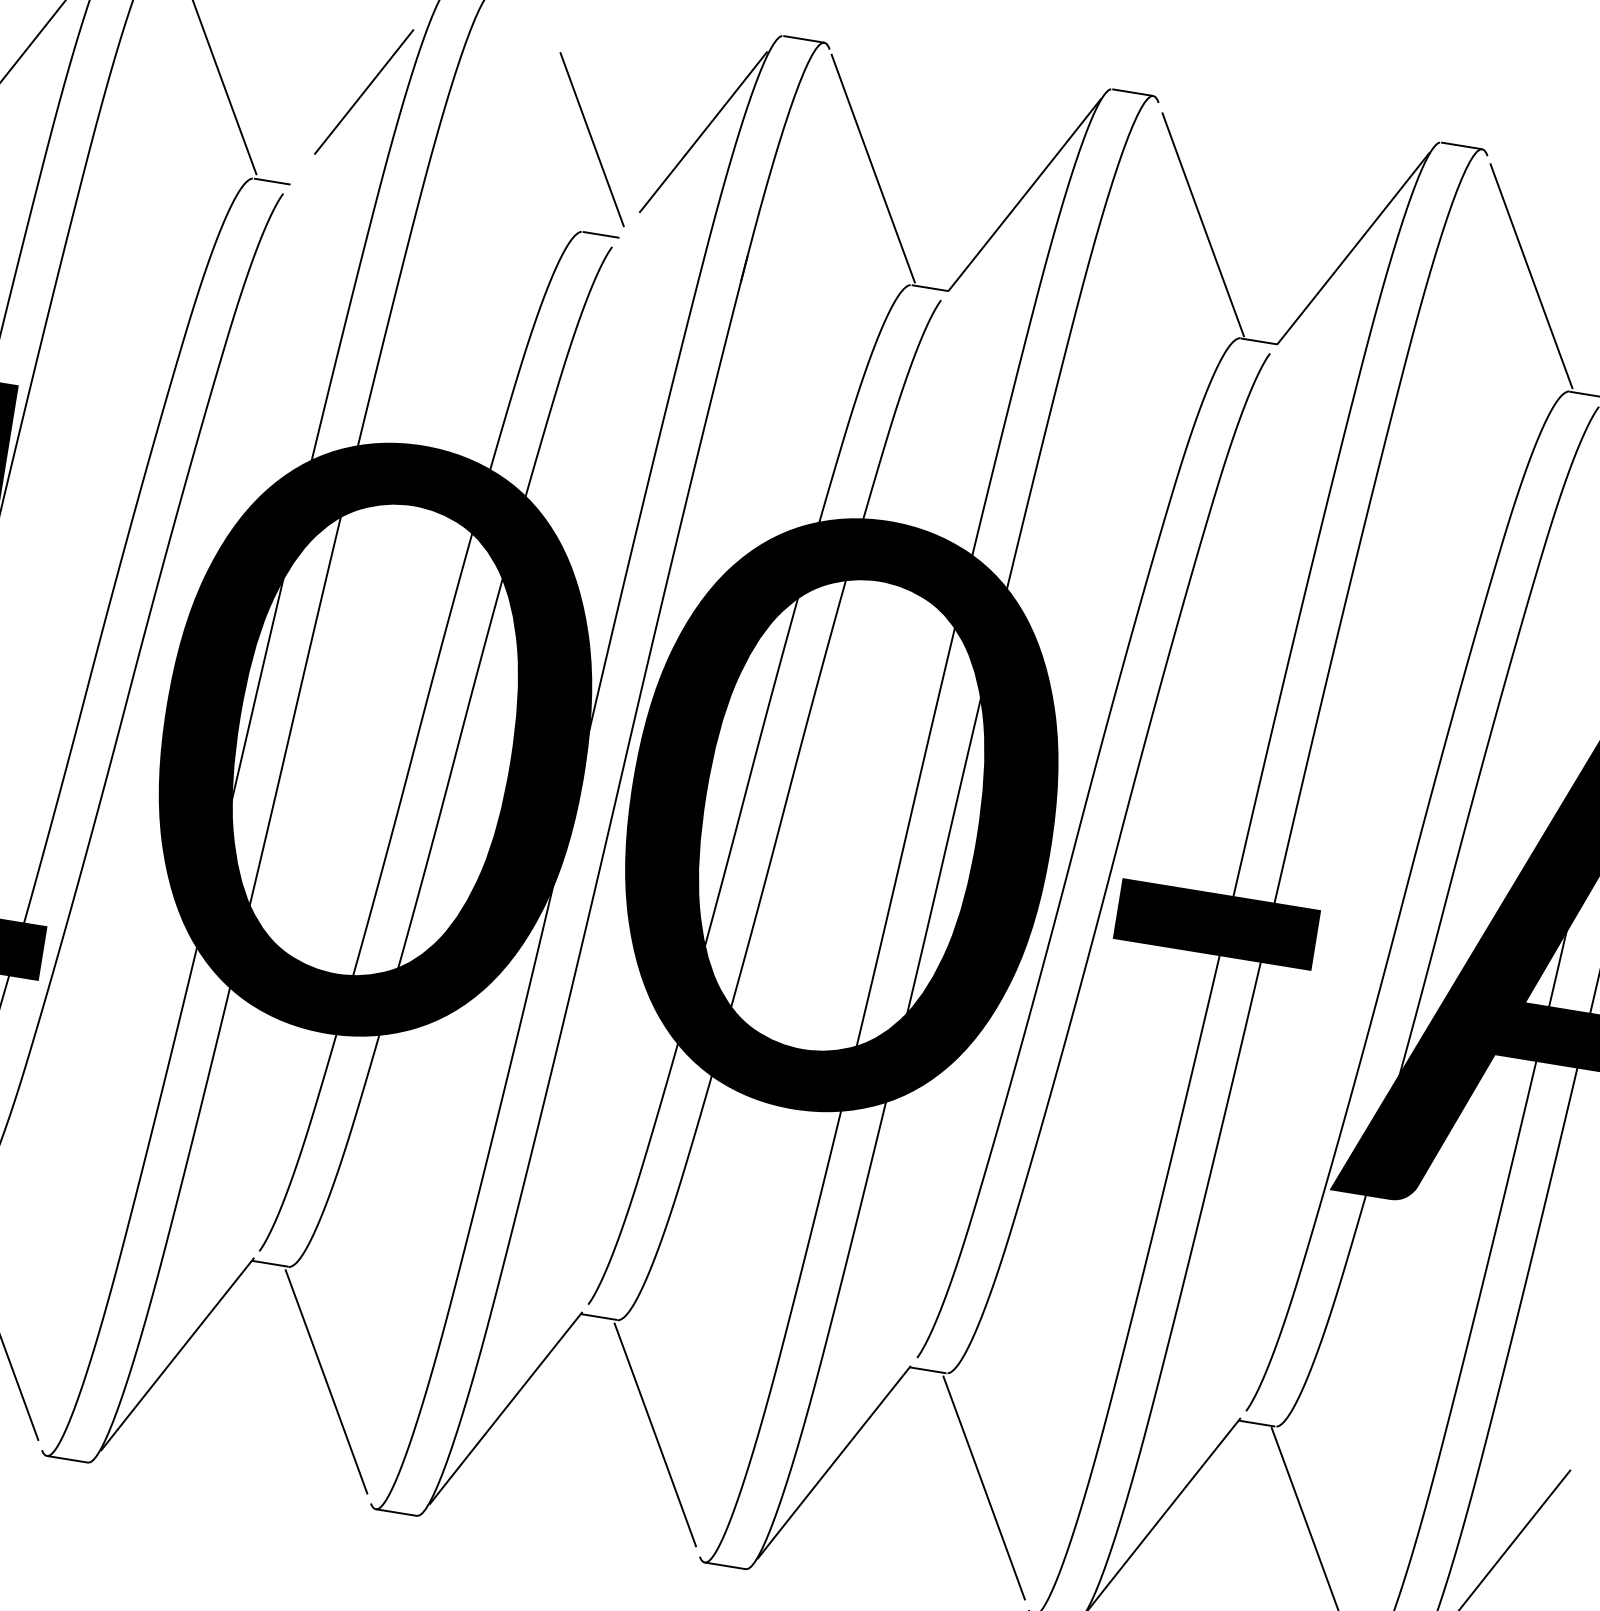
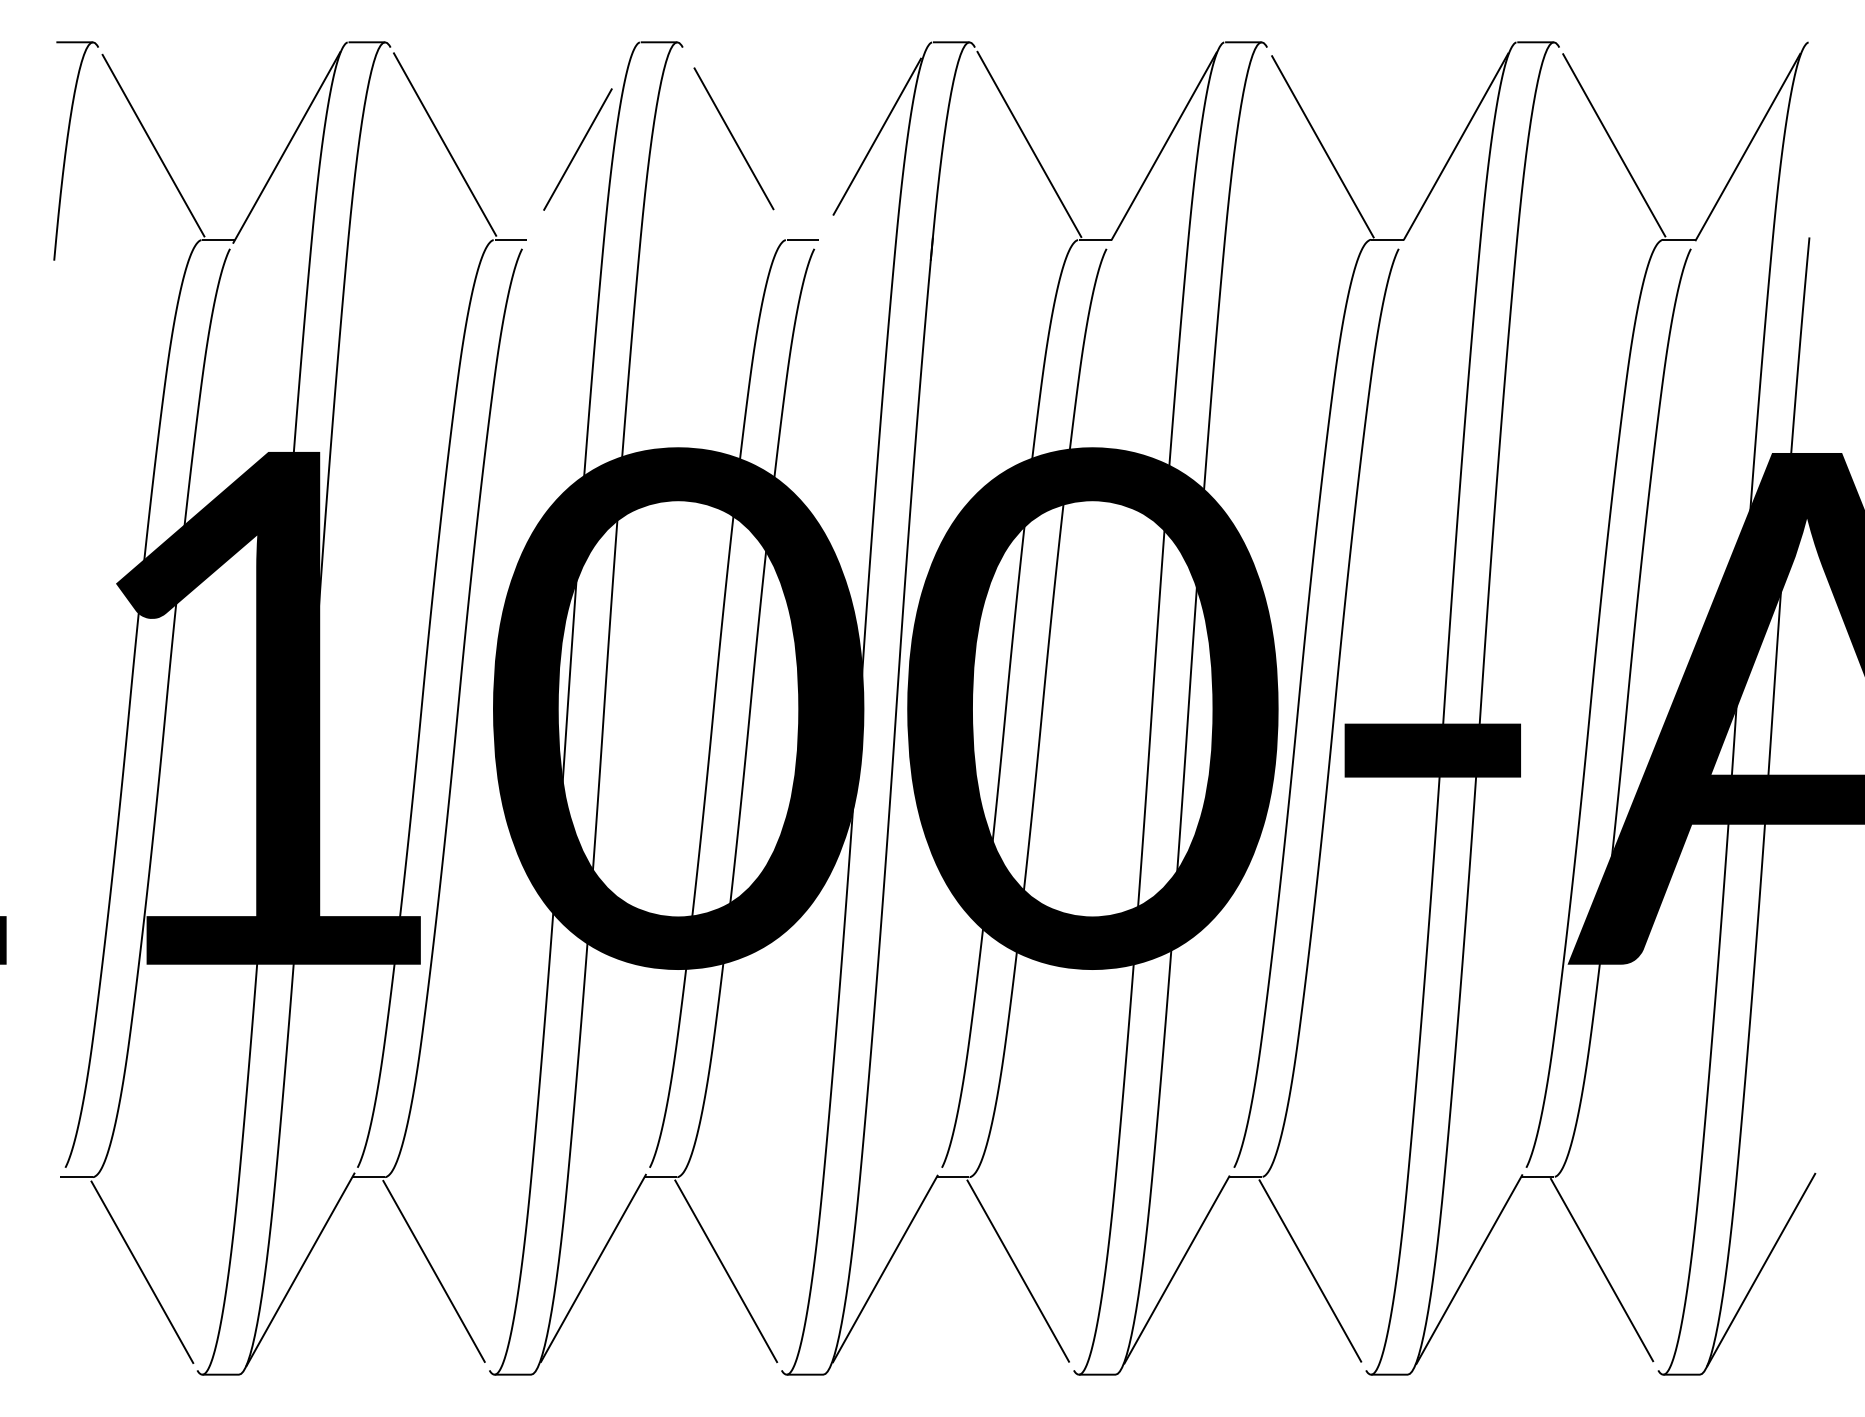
line: (591, 139) -> (733, 138), moved

